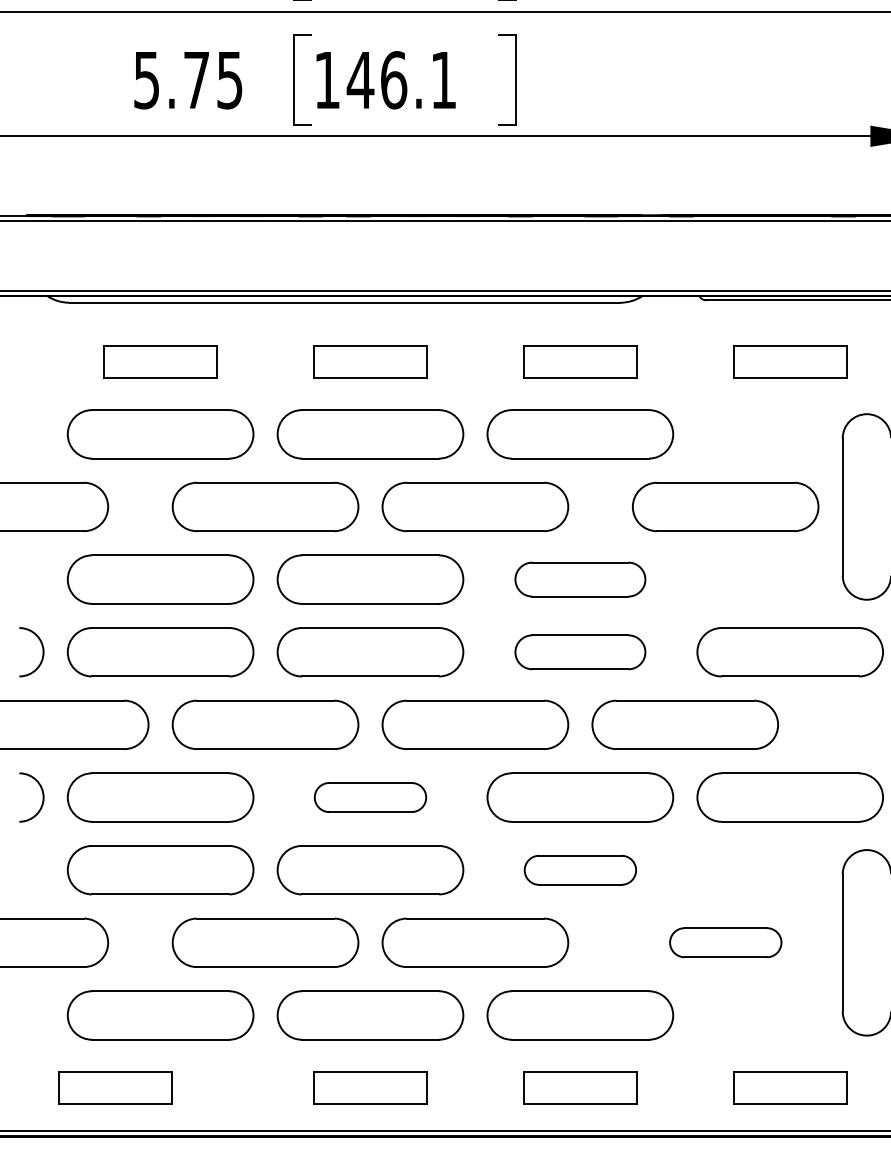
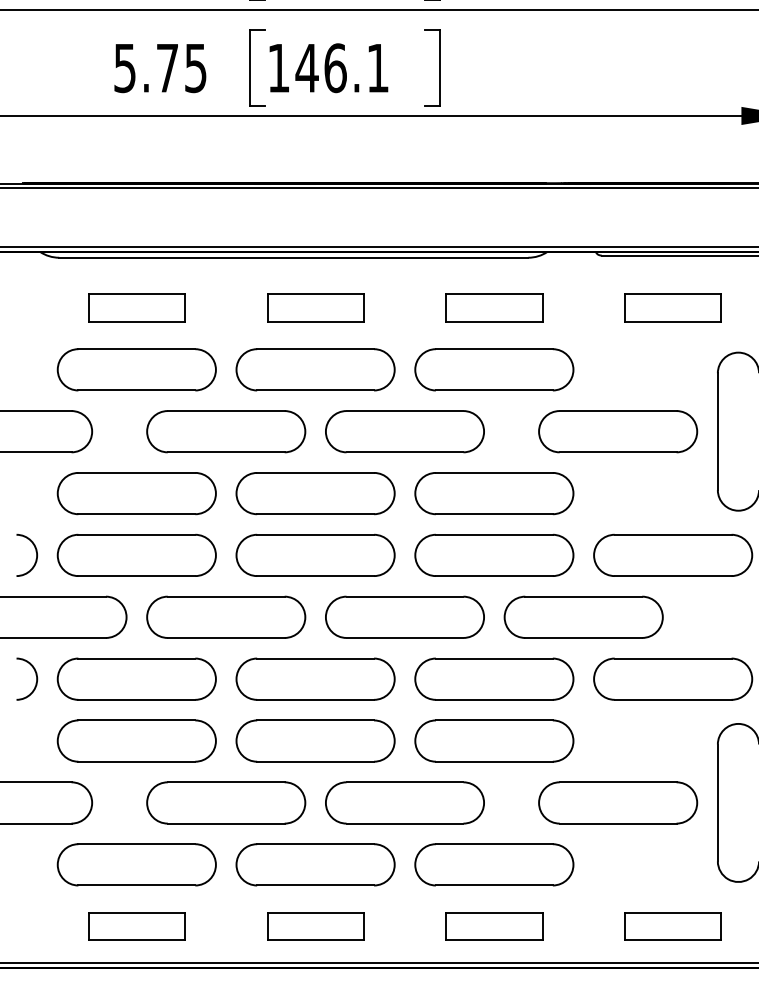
part: (580, 579) -> (494, 493), size x1.43
part: (580, 652) -> (494, 555), size x1.43
part: (370, 797) -> (315, 679), size x1.67
part: (580, 870) -> (494, 741), size x1.67
part: (725, 942) -> (618, 802), size x1.67
part: (115, 1087) -> (136, 926), moved

